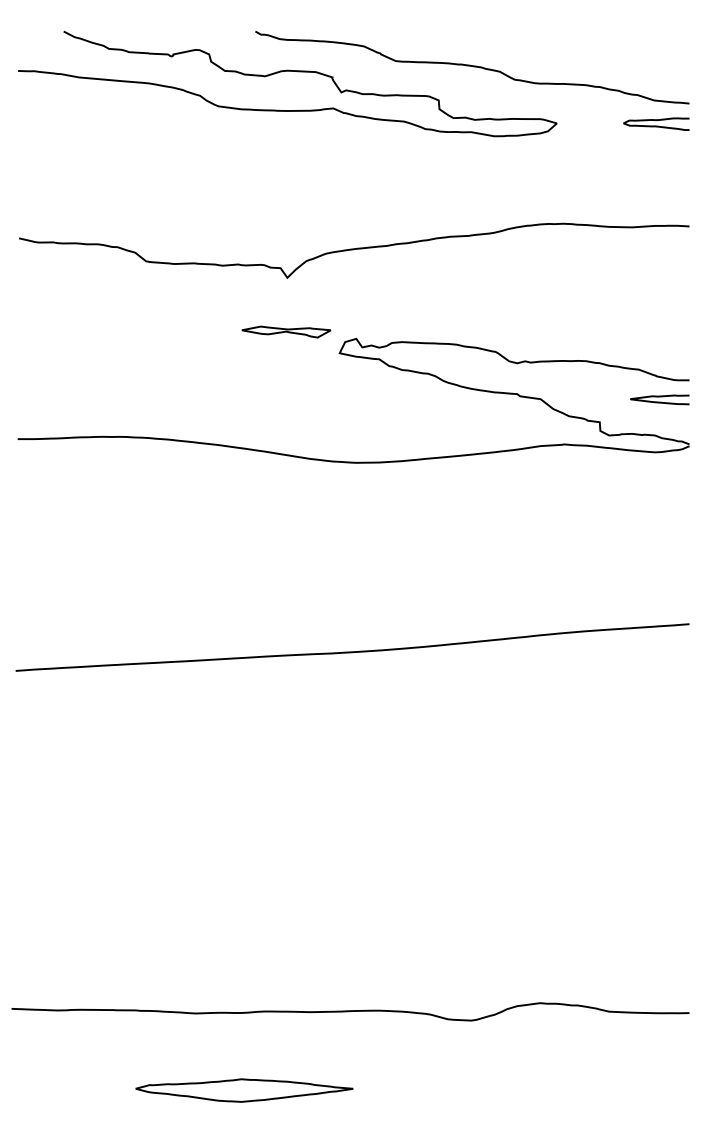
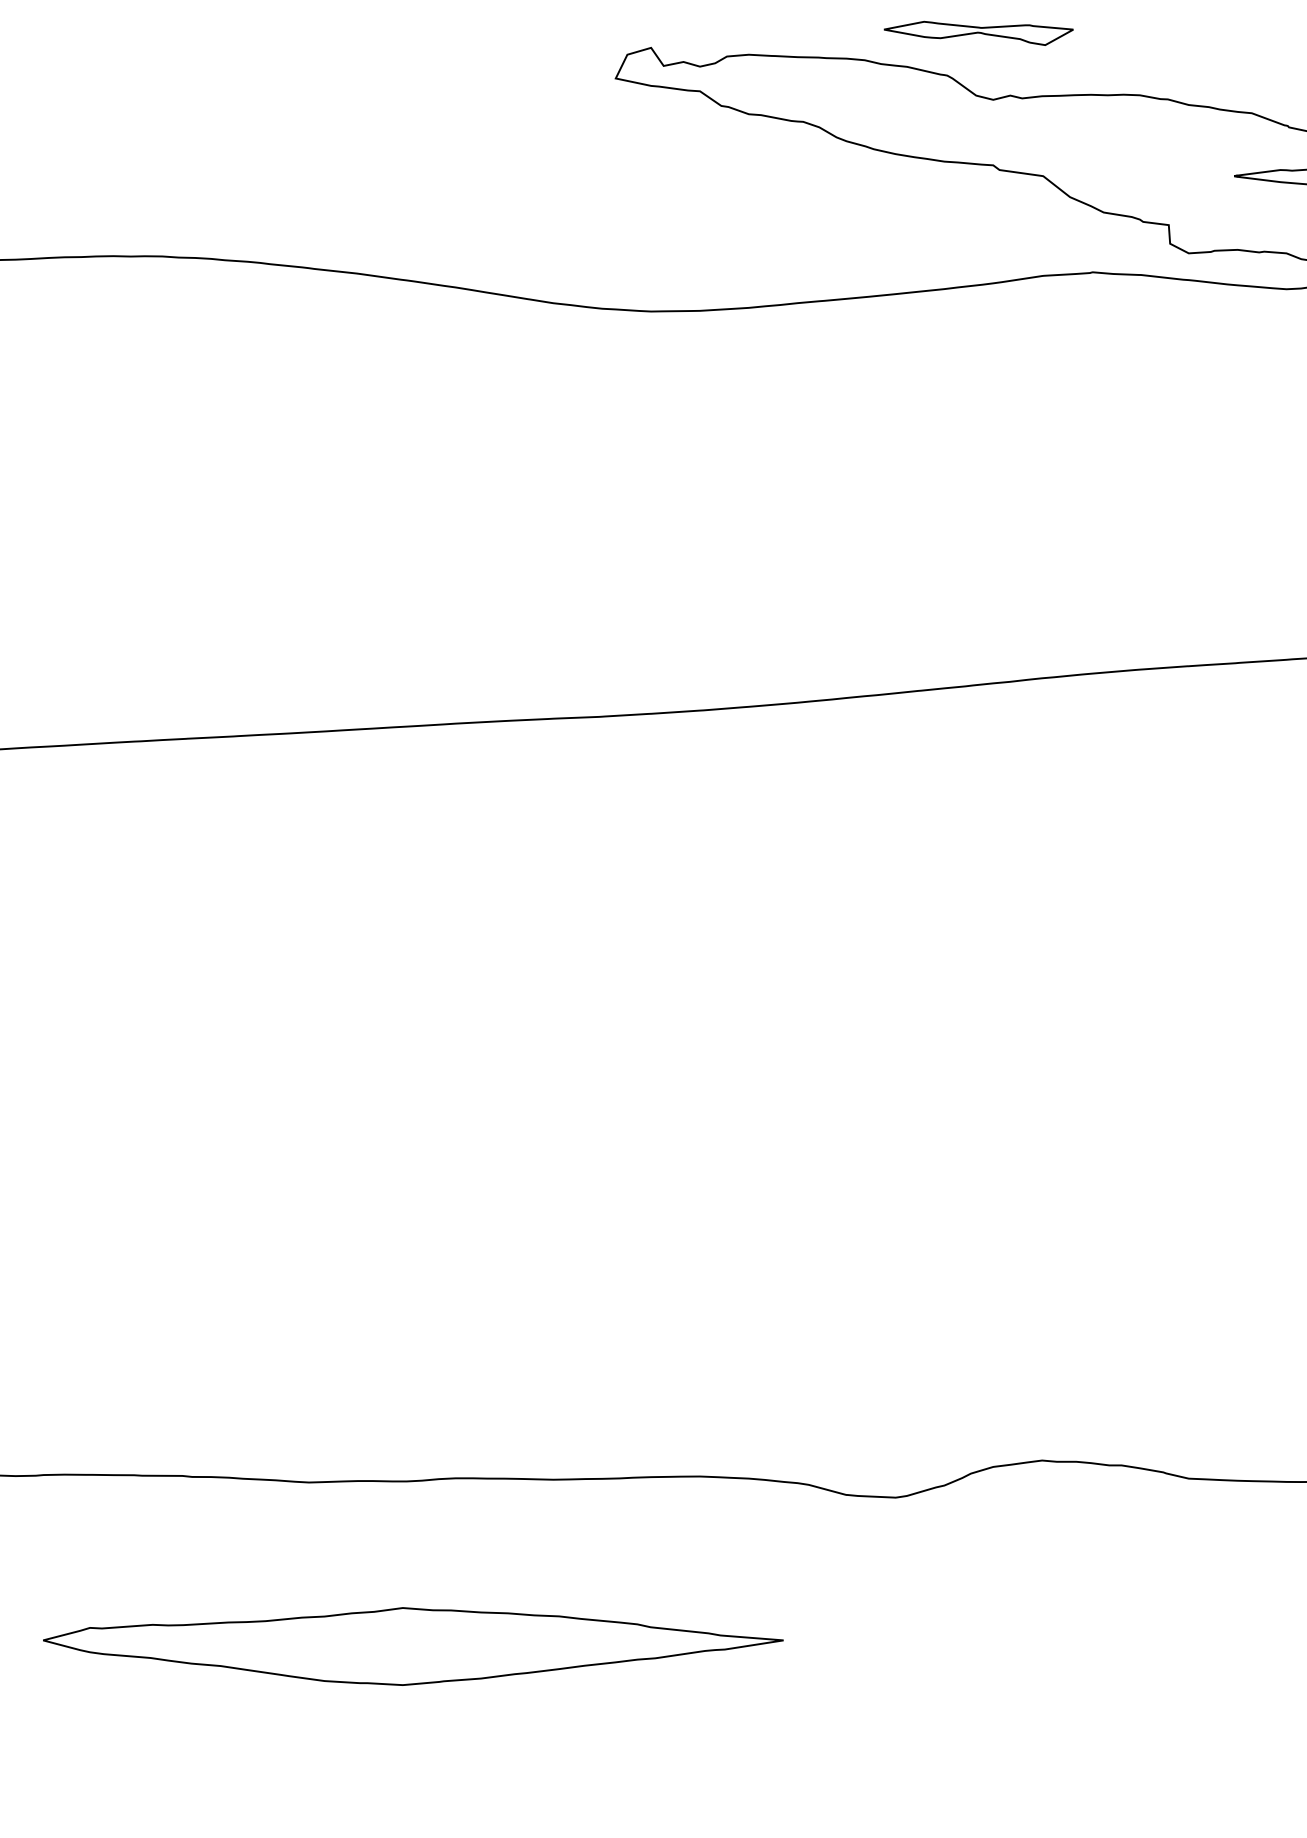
part: (286, 331) -> (978, 32), moved
part: (244, 1090) -> (413, 1646), size x1.6

